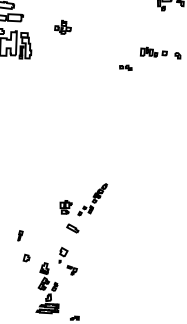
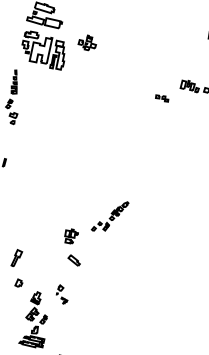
part: (61, 27) -> (86, 42), moved
part: (92, 199) -> (109, 216), moved
part: (20, 235) -> (16, 257), size x1.6
part: (66, 261) -> (61, 294), size x0.6

